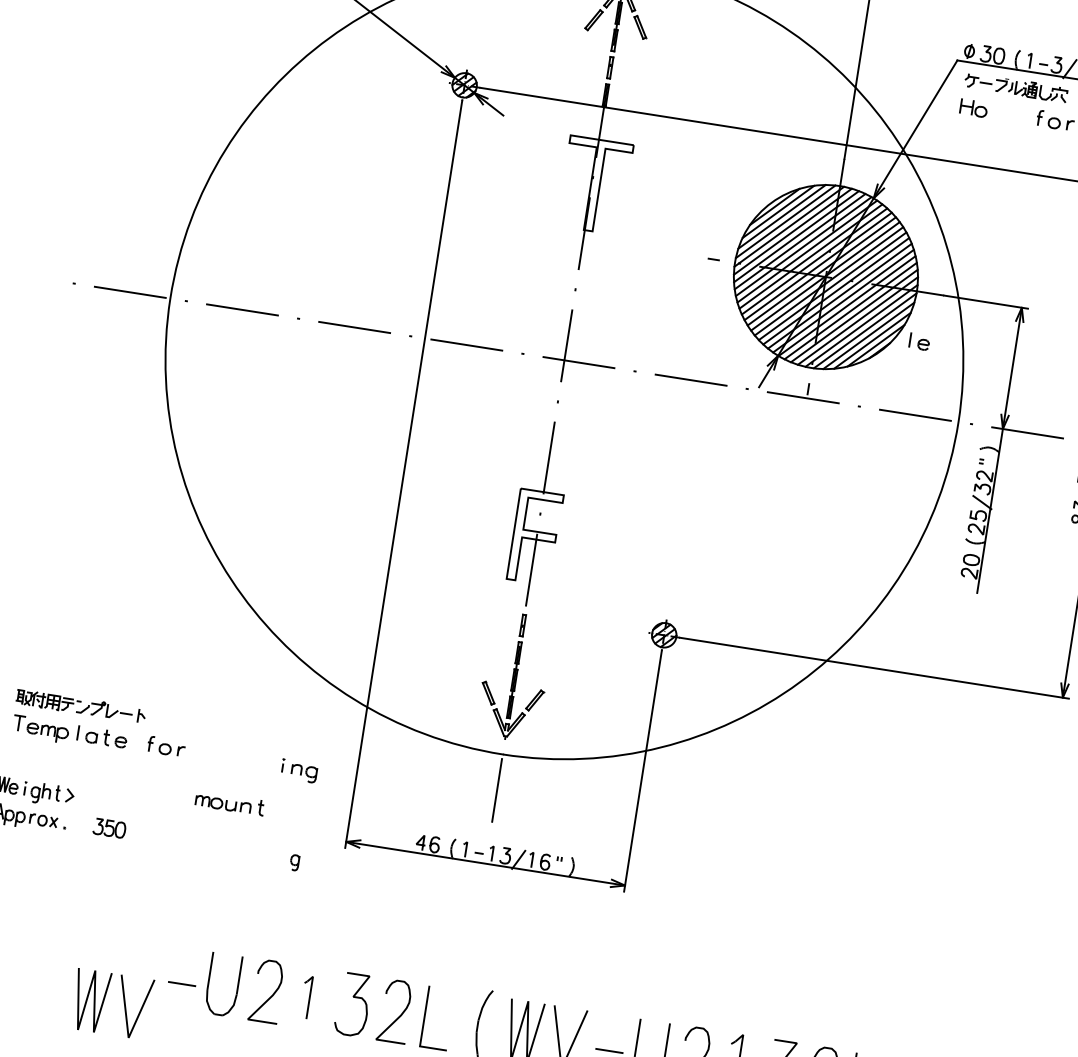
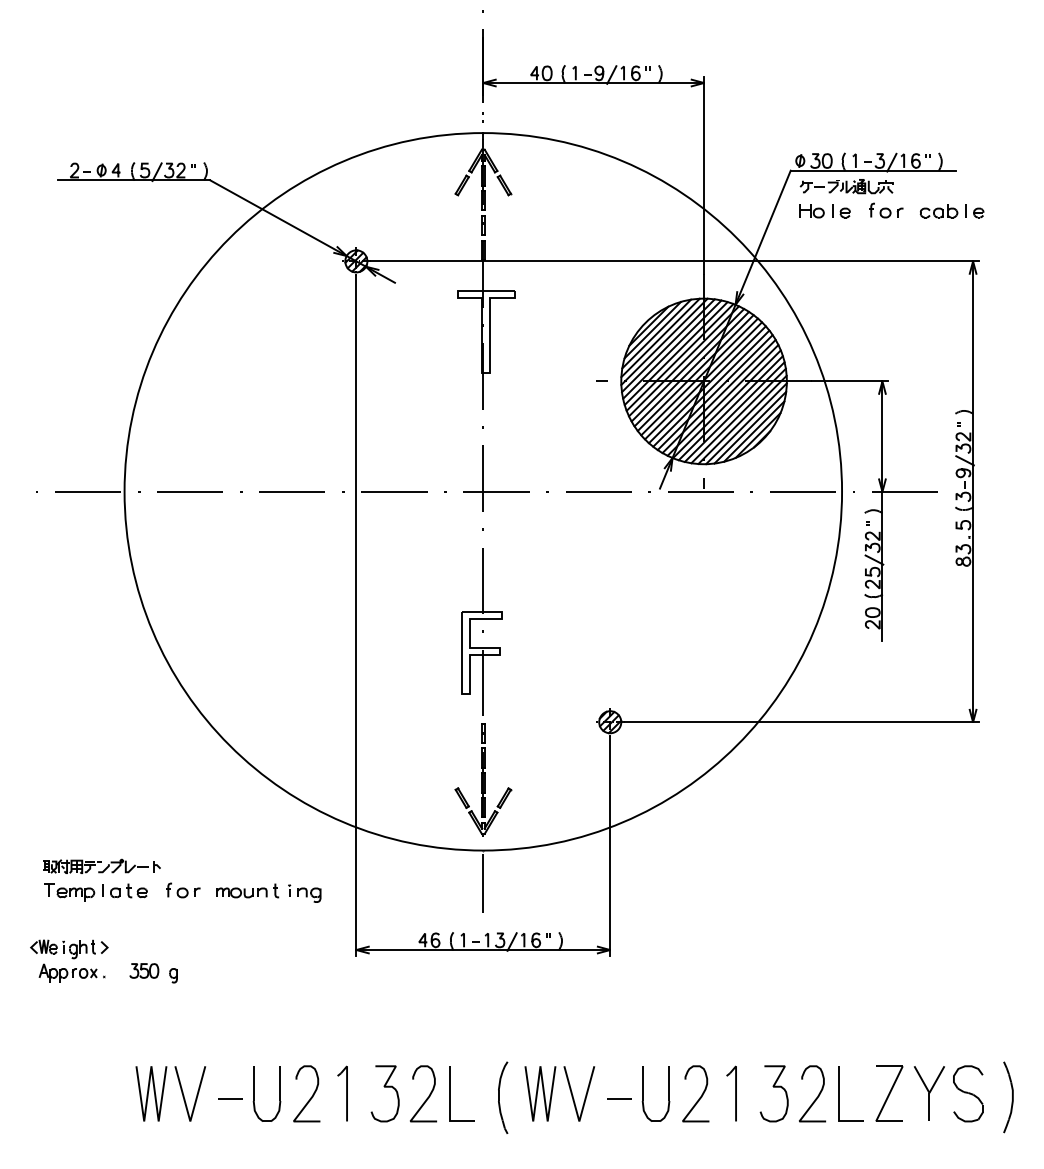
part: (919, 342) -> (841, 211), moved
part: (229, 802) -> (247, 890), moved
part: (294, 862) -> (173, 975), moved
part: (306, 997) -> (342, 1093), size x1.43
part: (103, 1002) -> (163, 1093), moved

